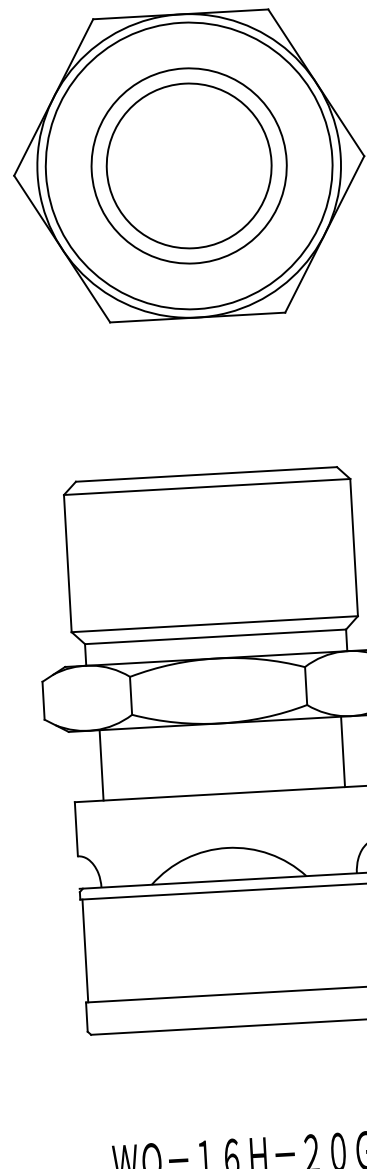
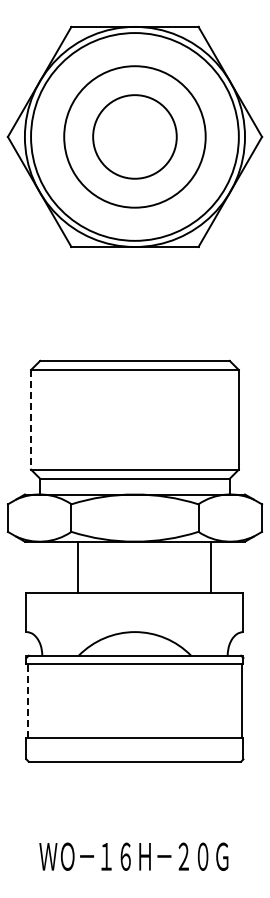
circle: (188, 165) -> (134, 136), size x0.7
line: (68, 563) -> (31, 419), solid -> dashed
line: (342, 750) -> (210, 566), moved
line: (101, 764) -> (78, 566), moved
line: (85, 950) -> (28, 700), solid -> dashed

